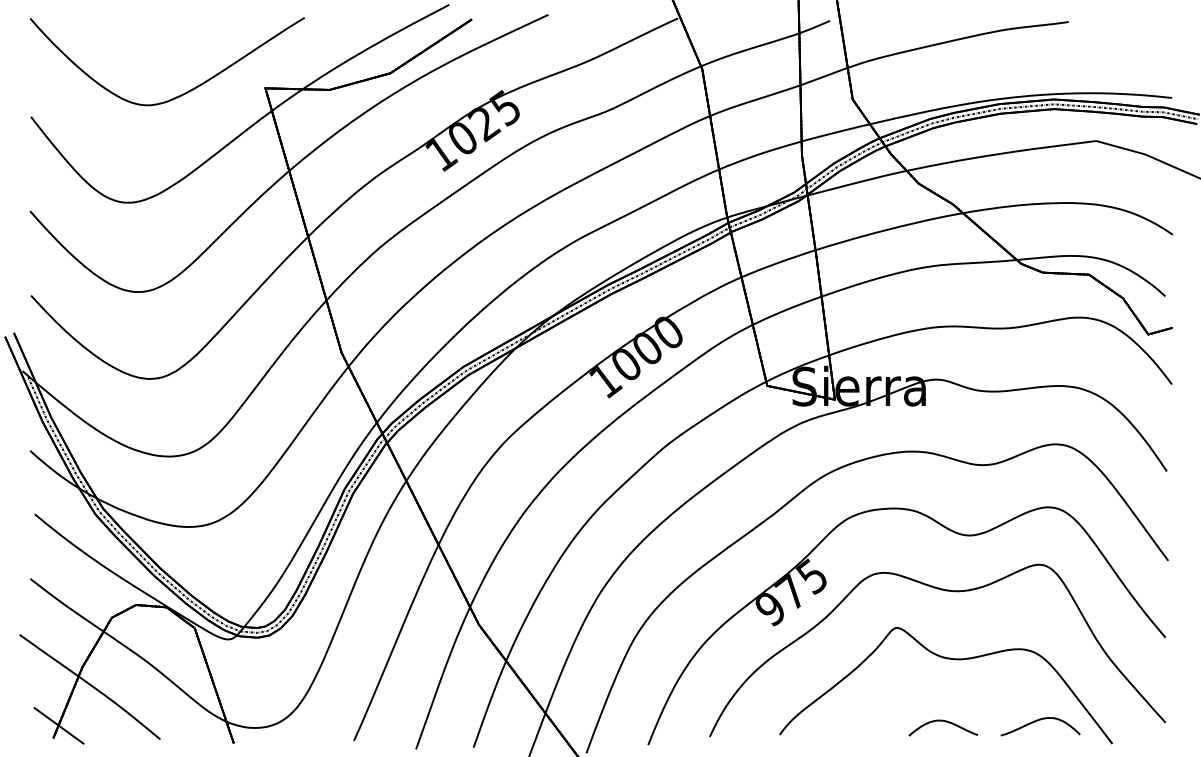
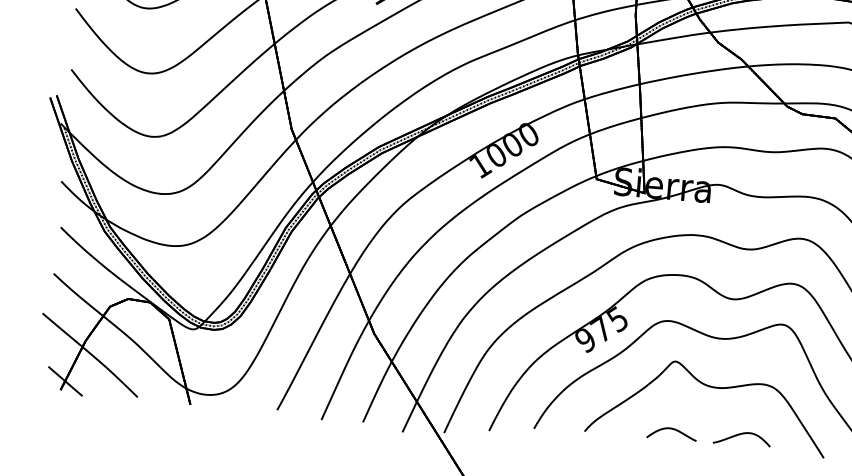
part: (1000, 734) -> (712, 442), moved

